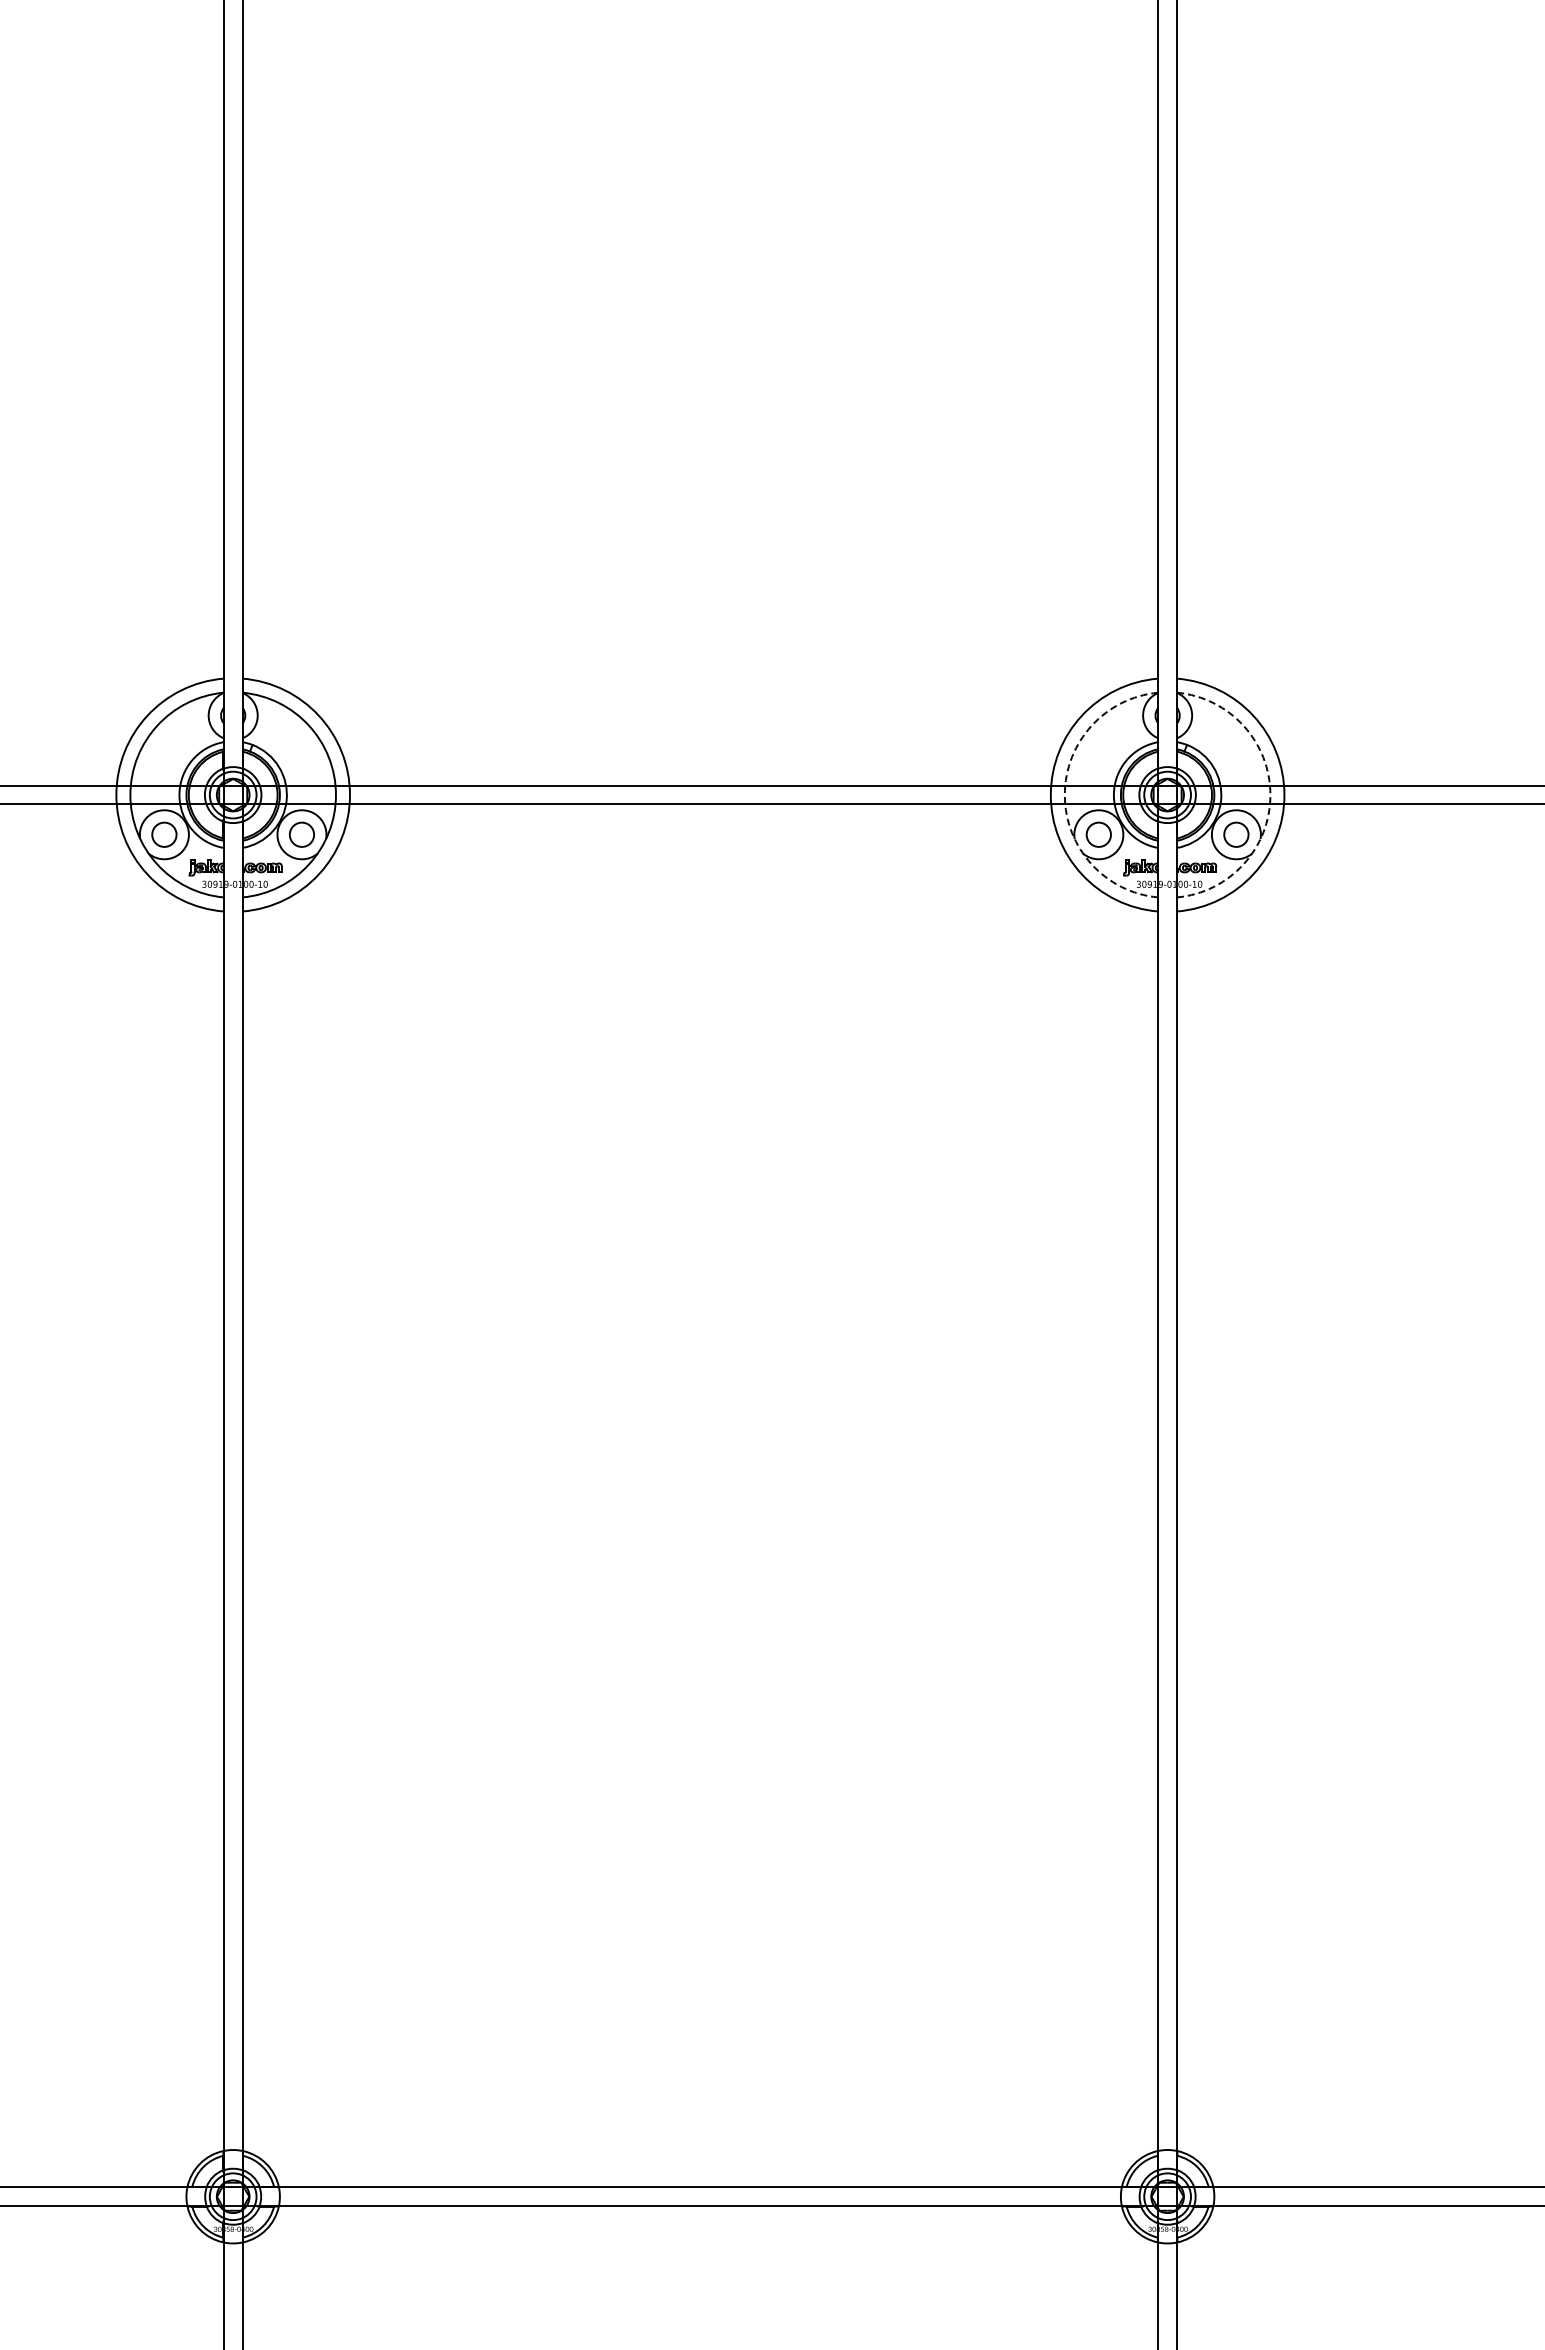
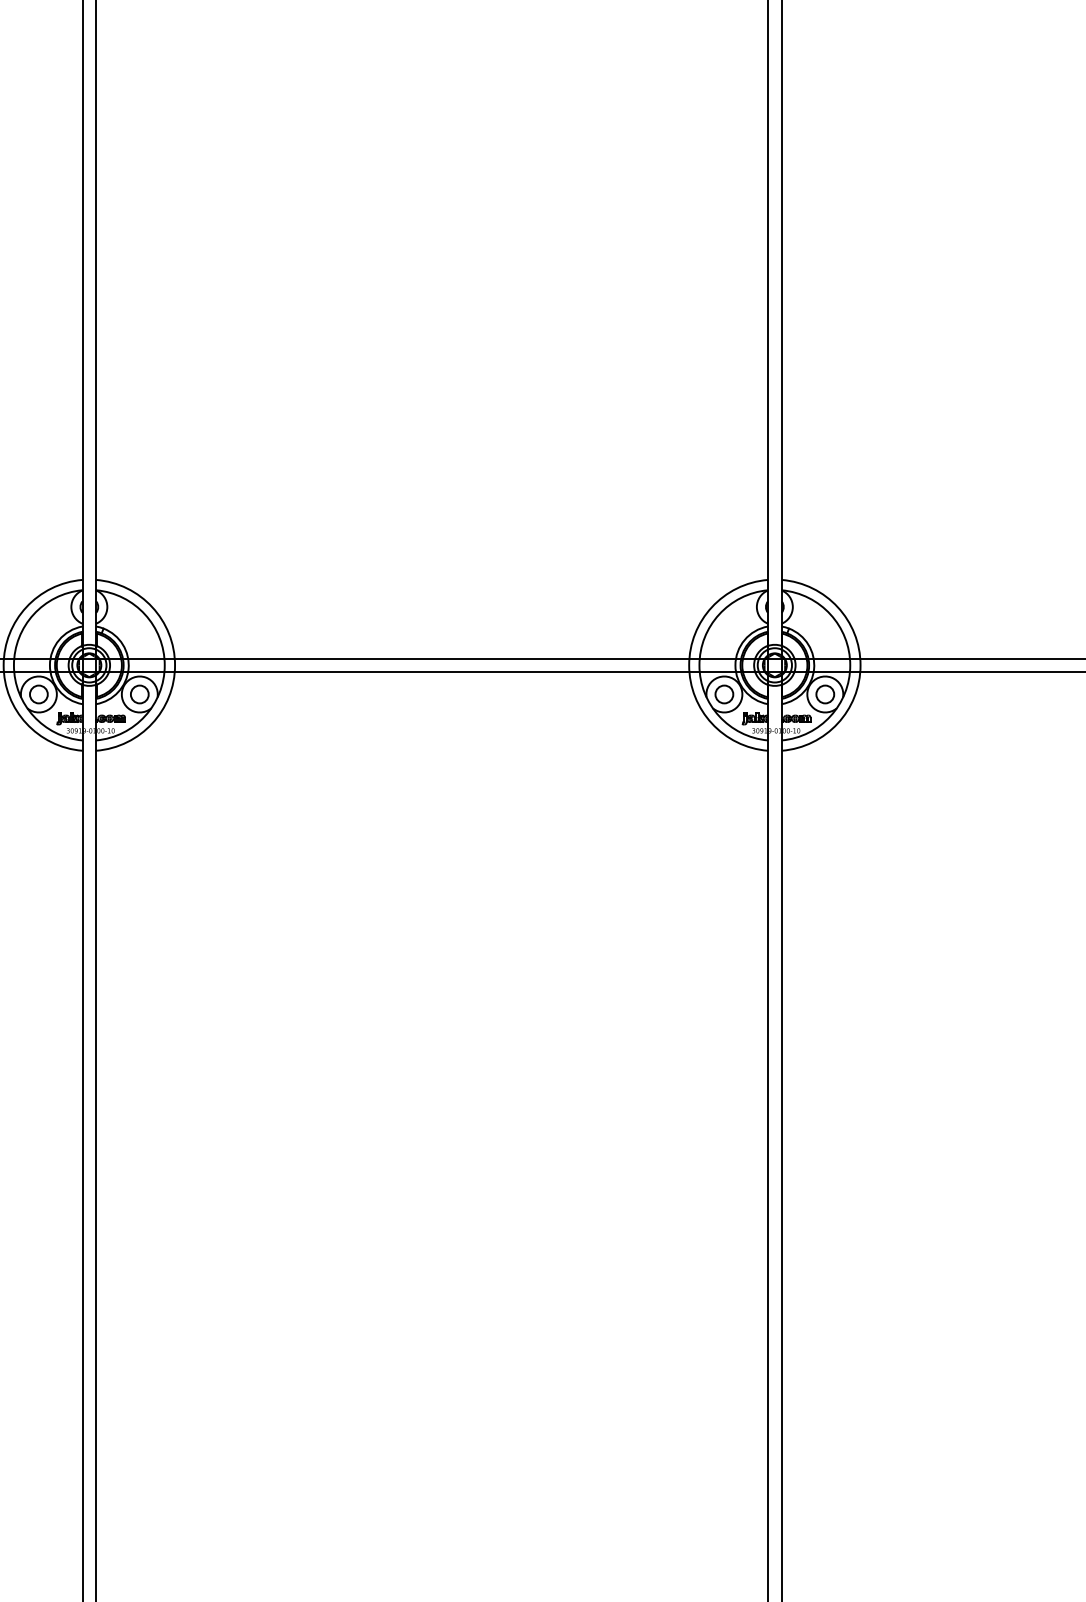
arc: (1064, 795) -> (699, 665), dashed -> solid
arc: (1270, 795) -> (850, 665), dashed -> solid

